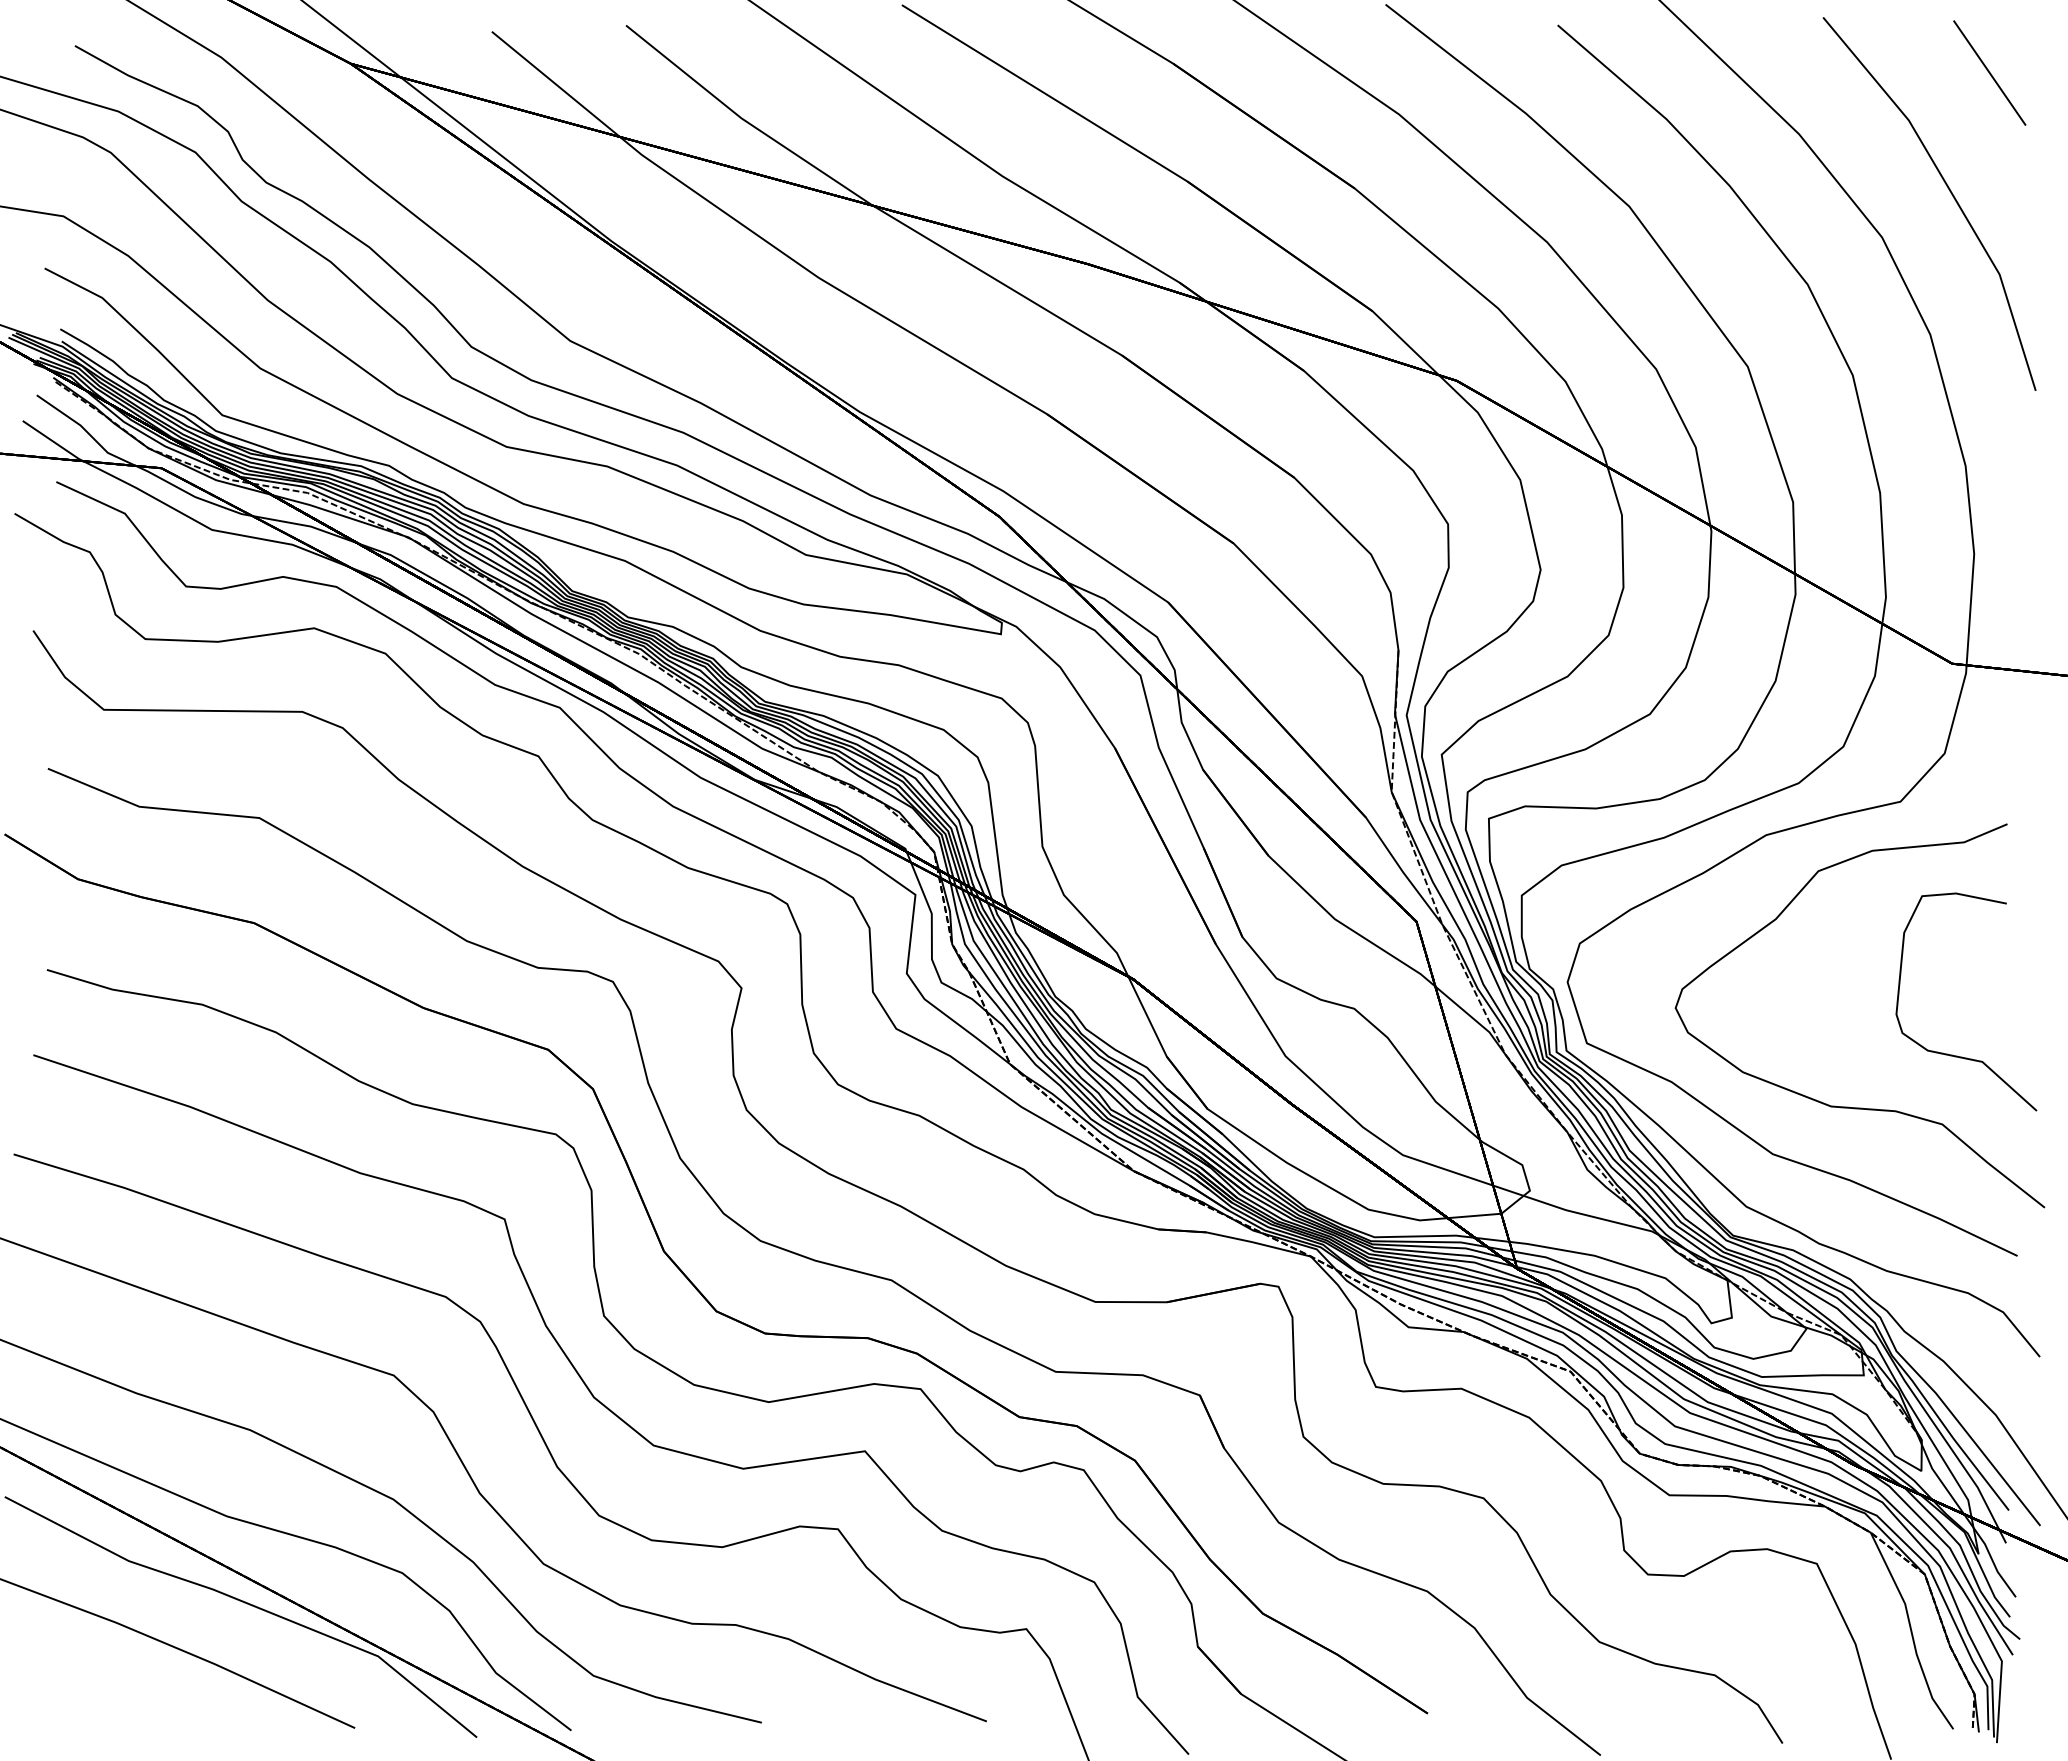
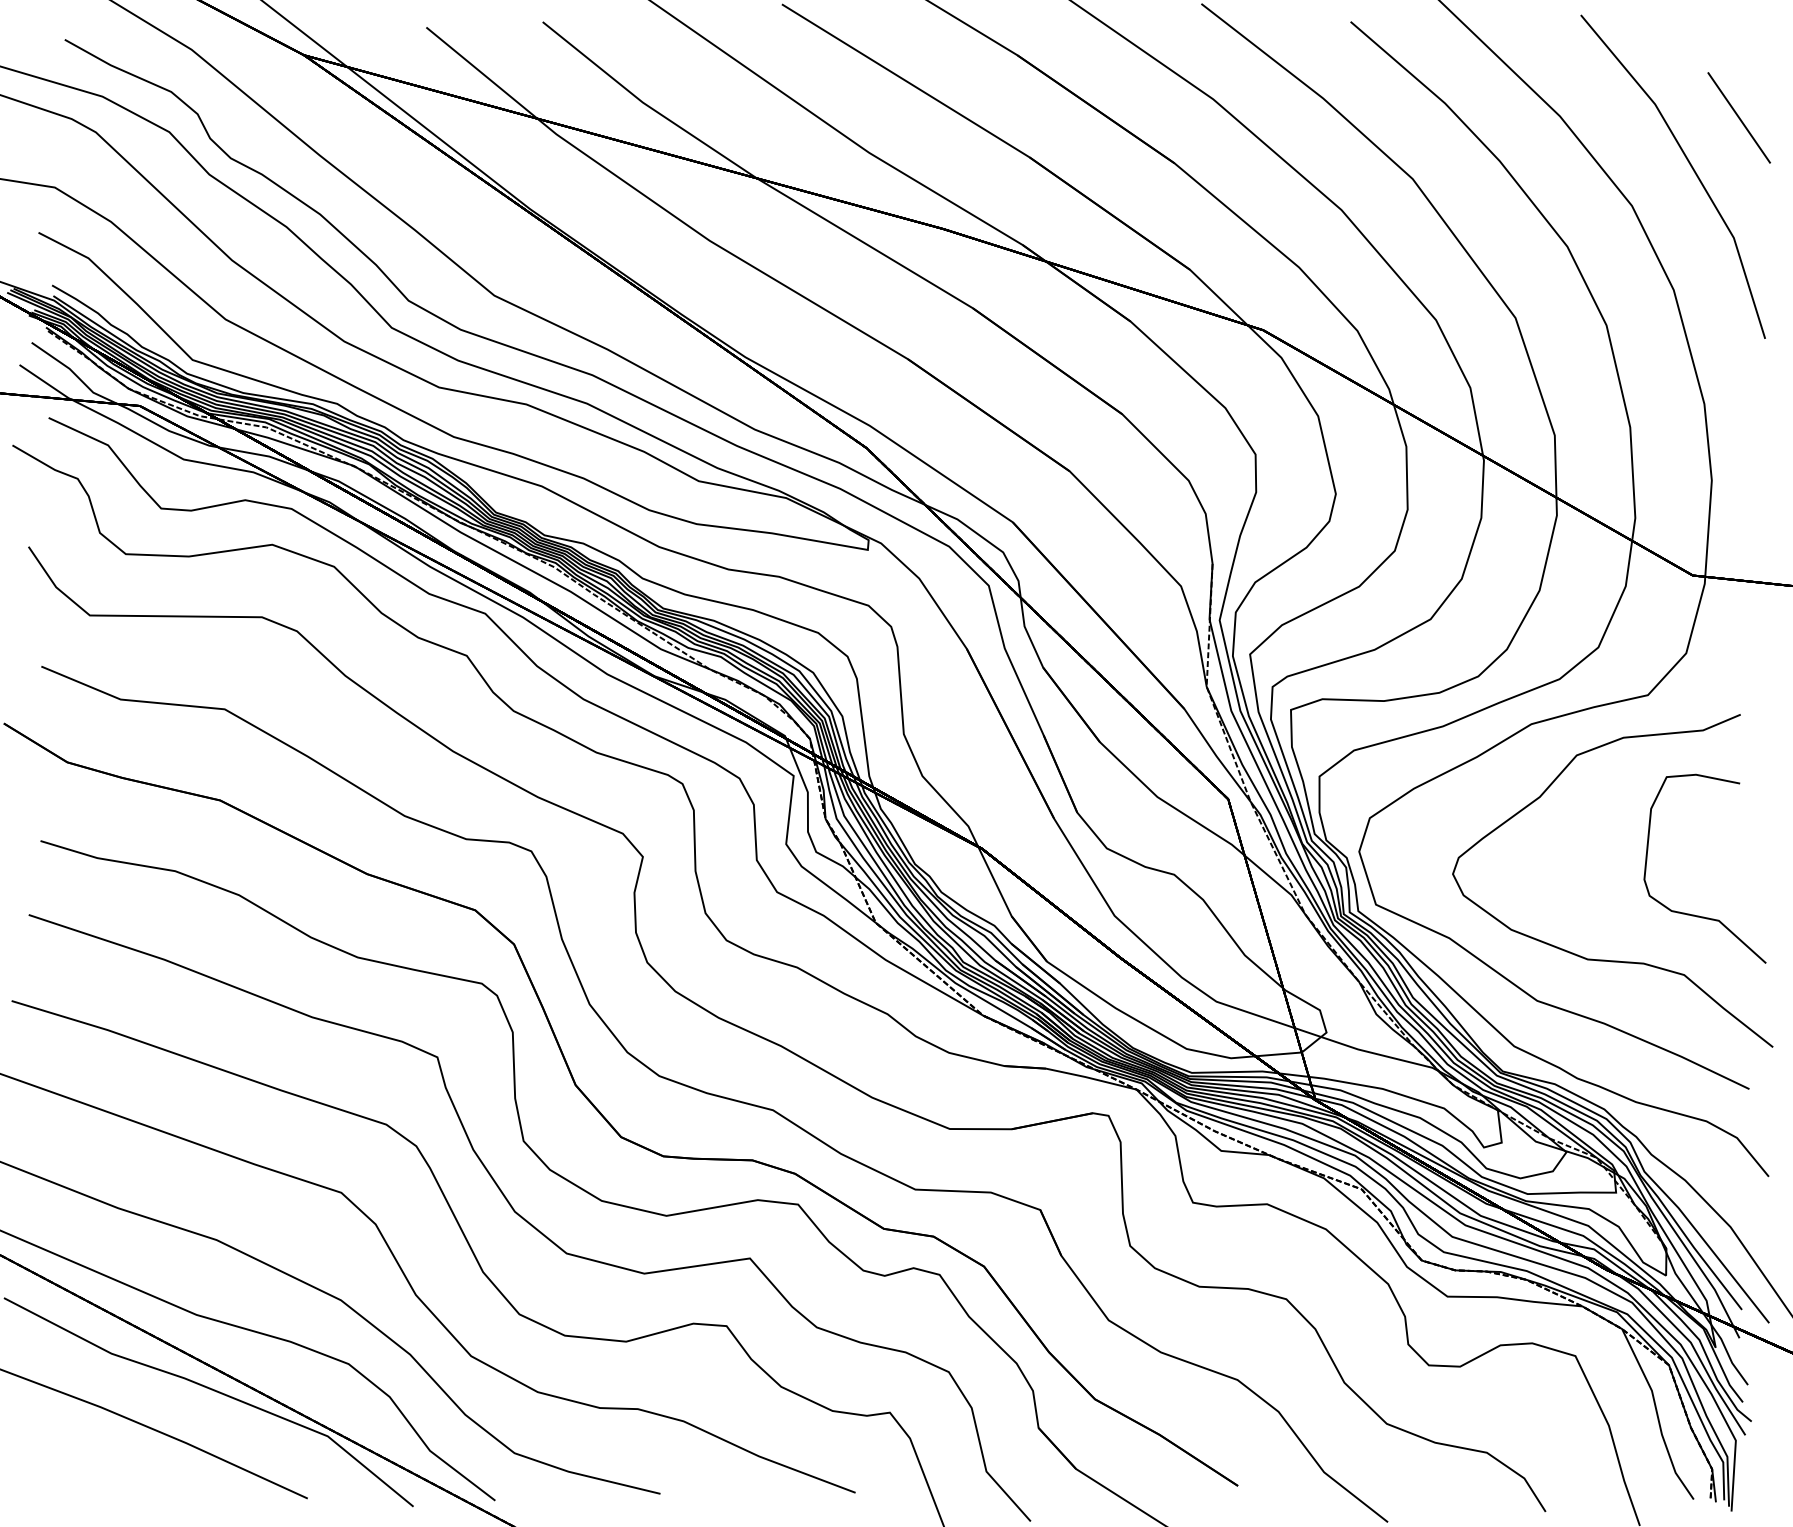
line: (1989, 72) -> (1738, 117), moved

